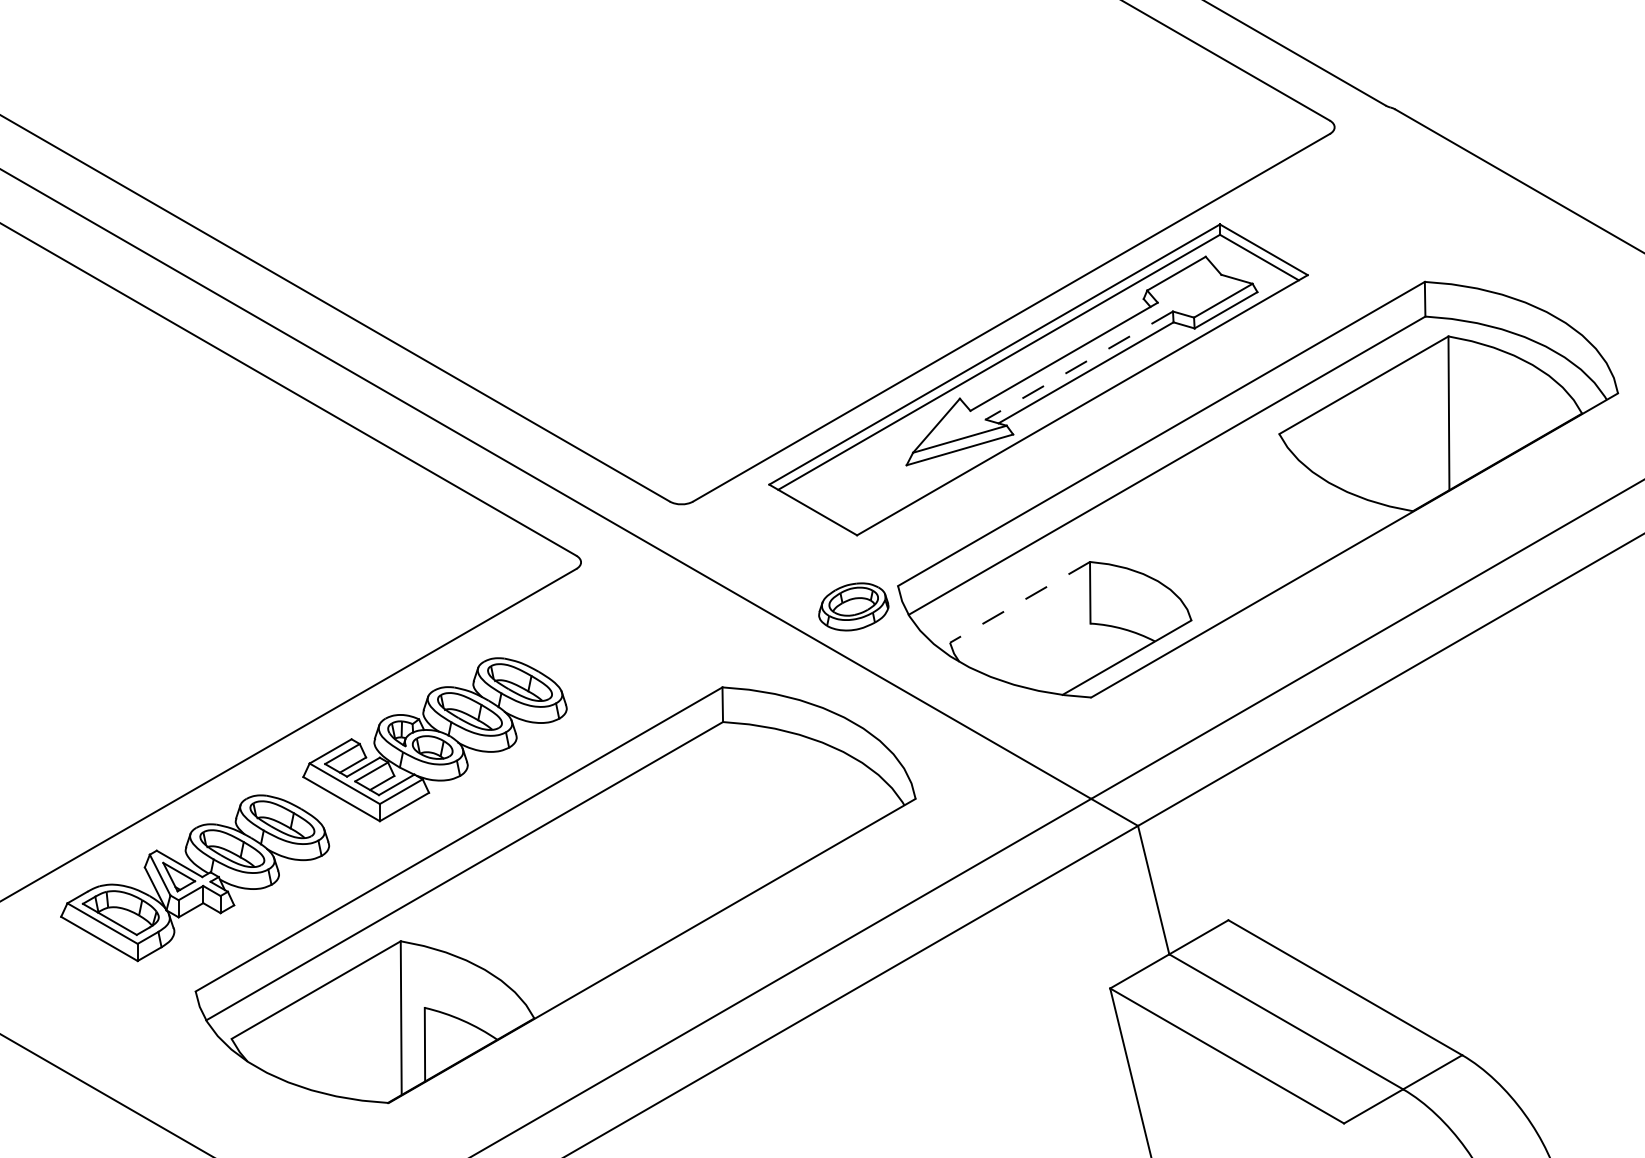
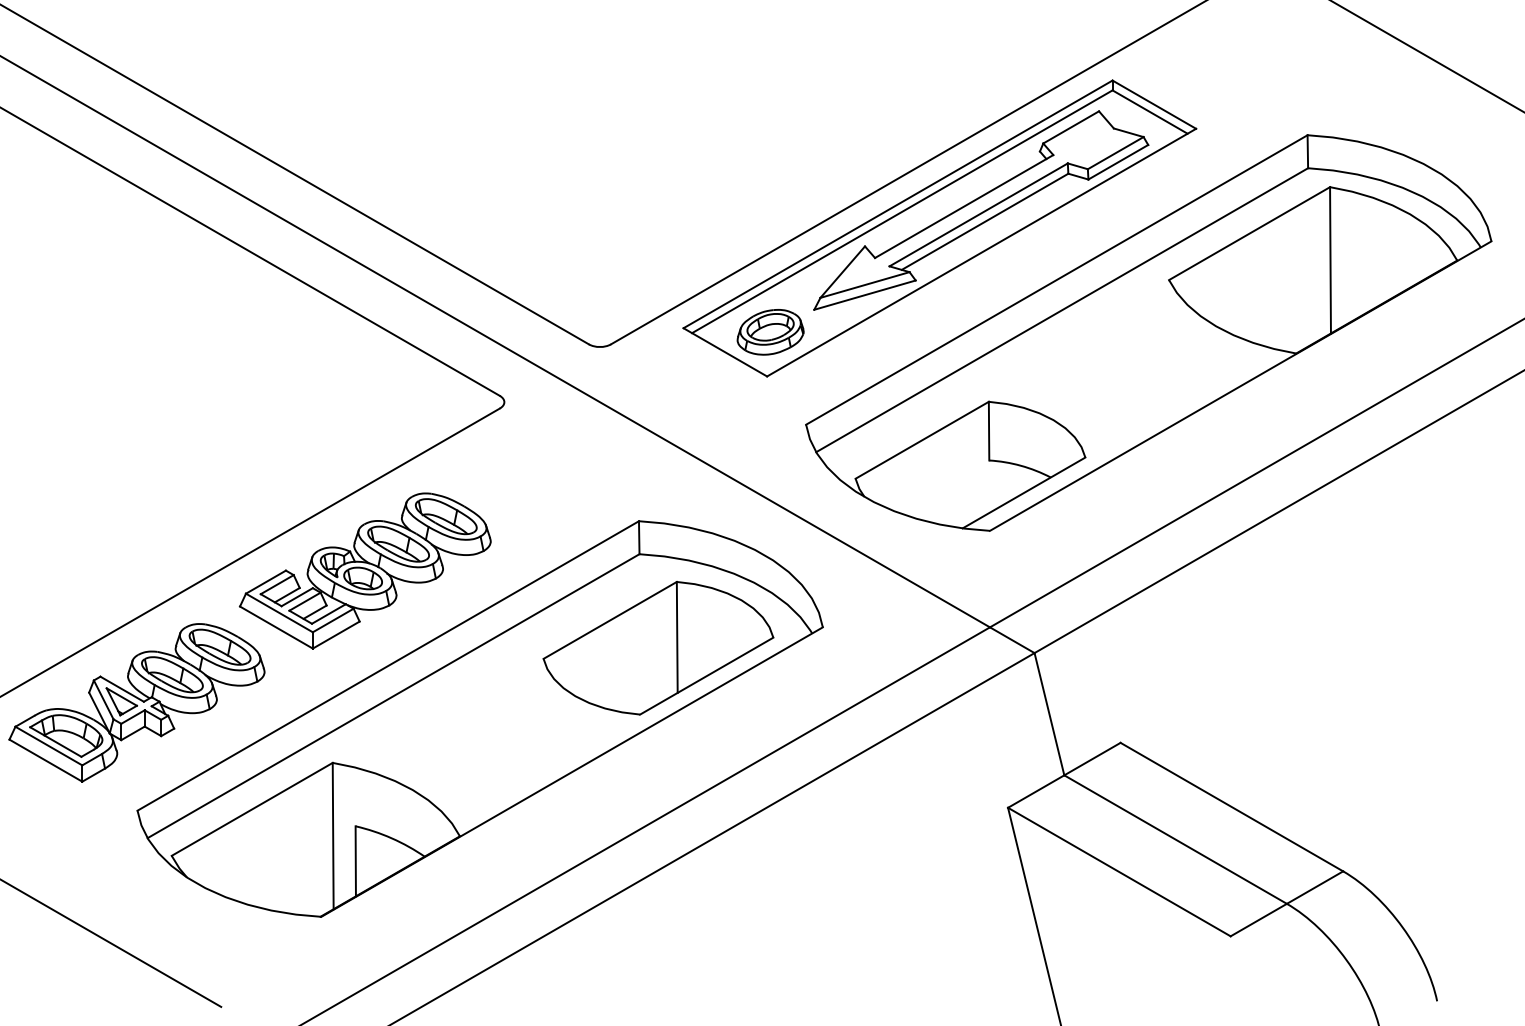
line: (1078, 365) -> (977, 214), dashed -> solid
line: (1020, 602) -> (922, 440), dashed -> solid
part: (853, 606) -> (770, 331), moved
part: (742, 820) -> (658, 647), added

